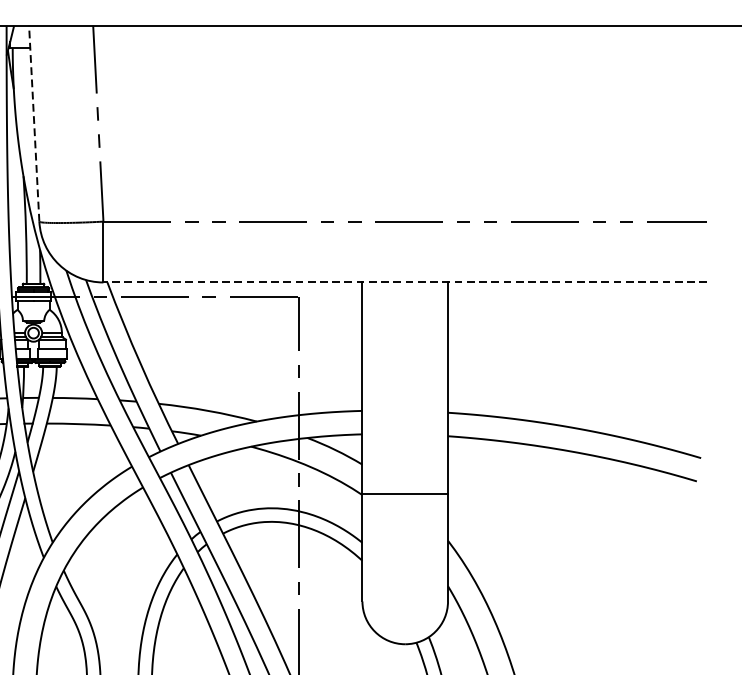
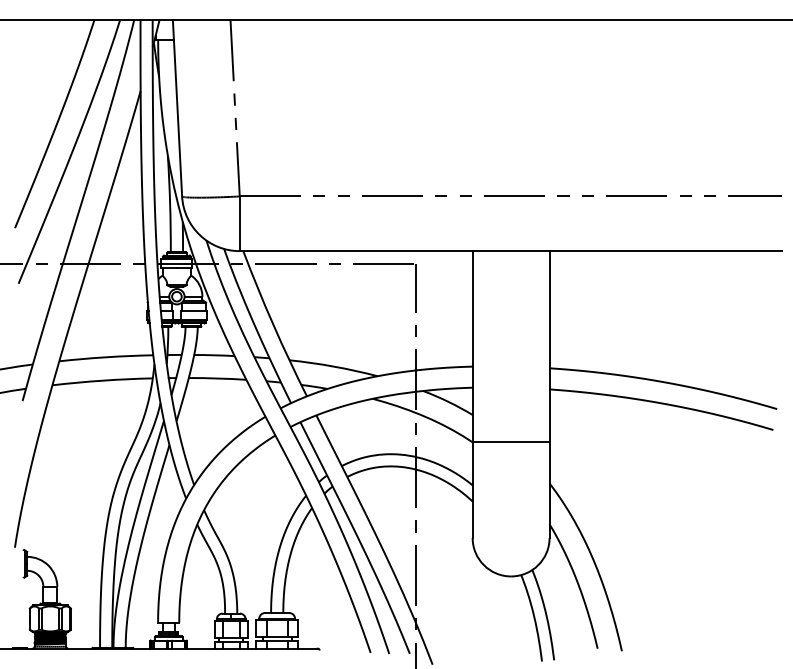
line: (34, 122) -> (177, 107), dashed -> solid
line: (404, 282) -> (510, 251), dashed -> solid

